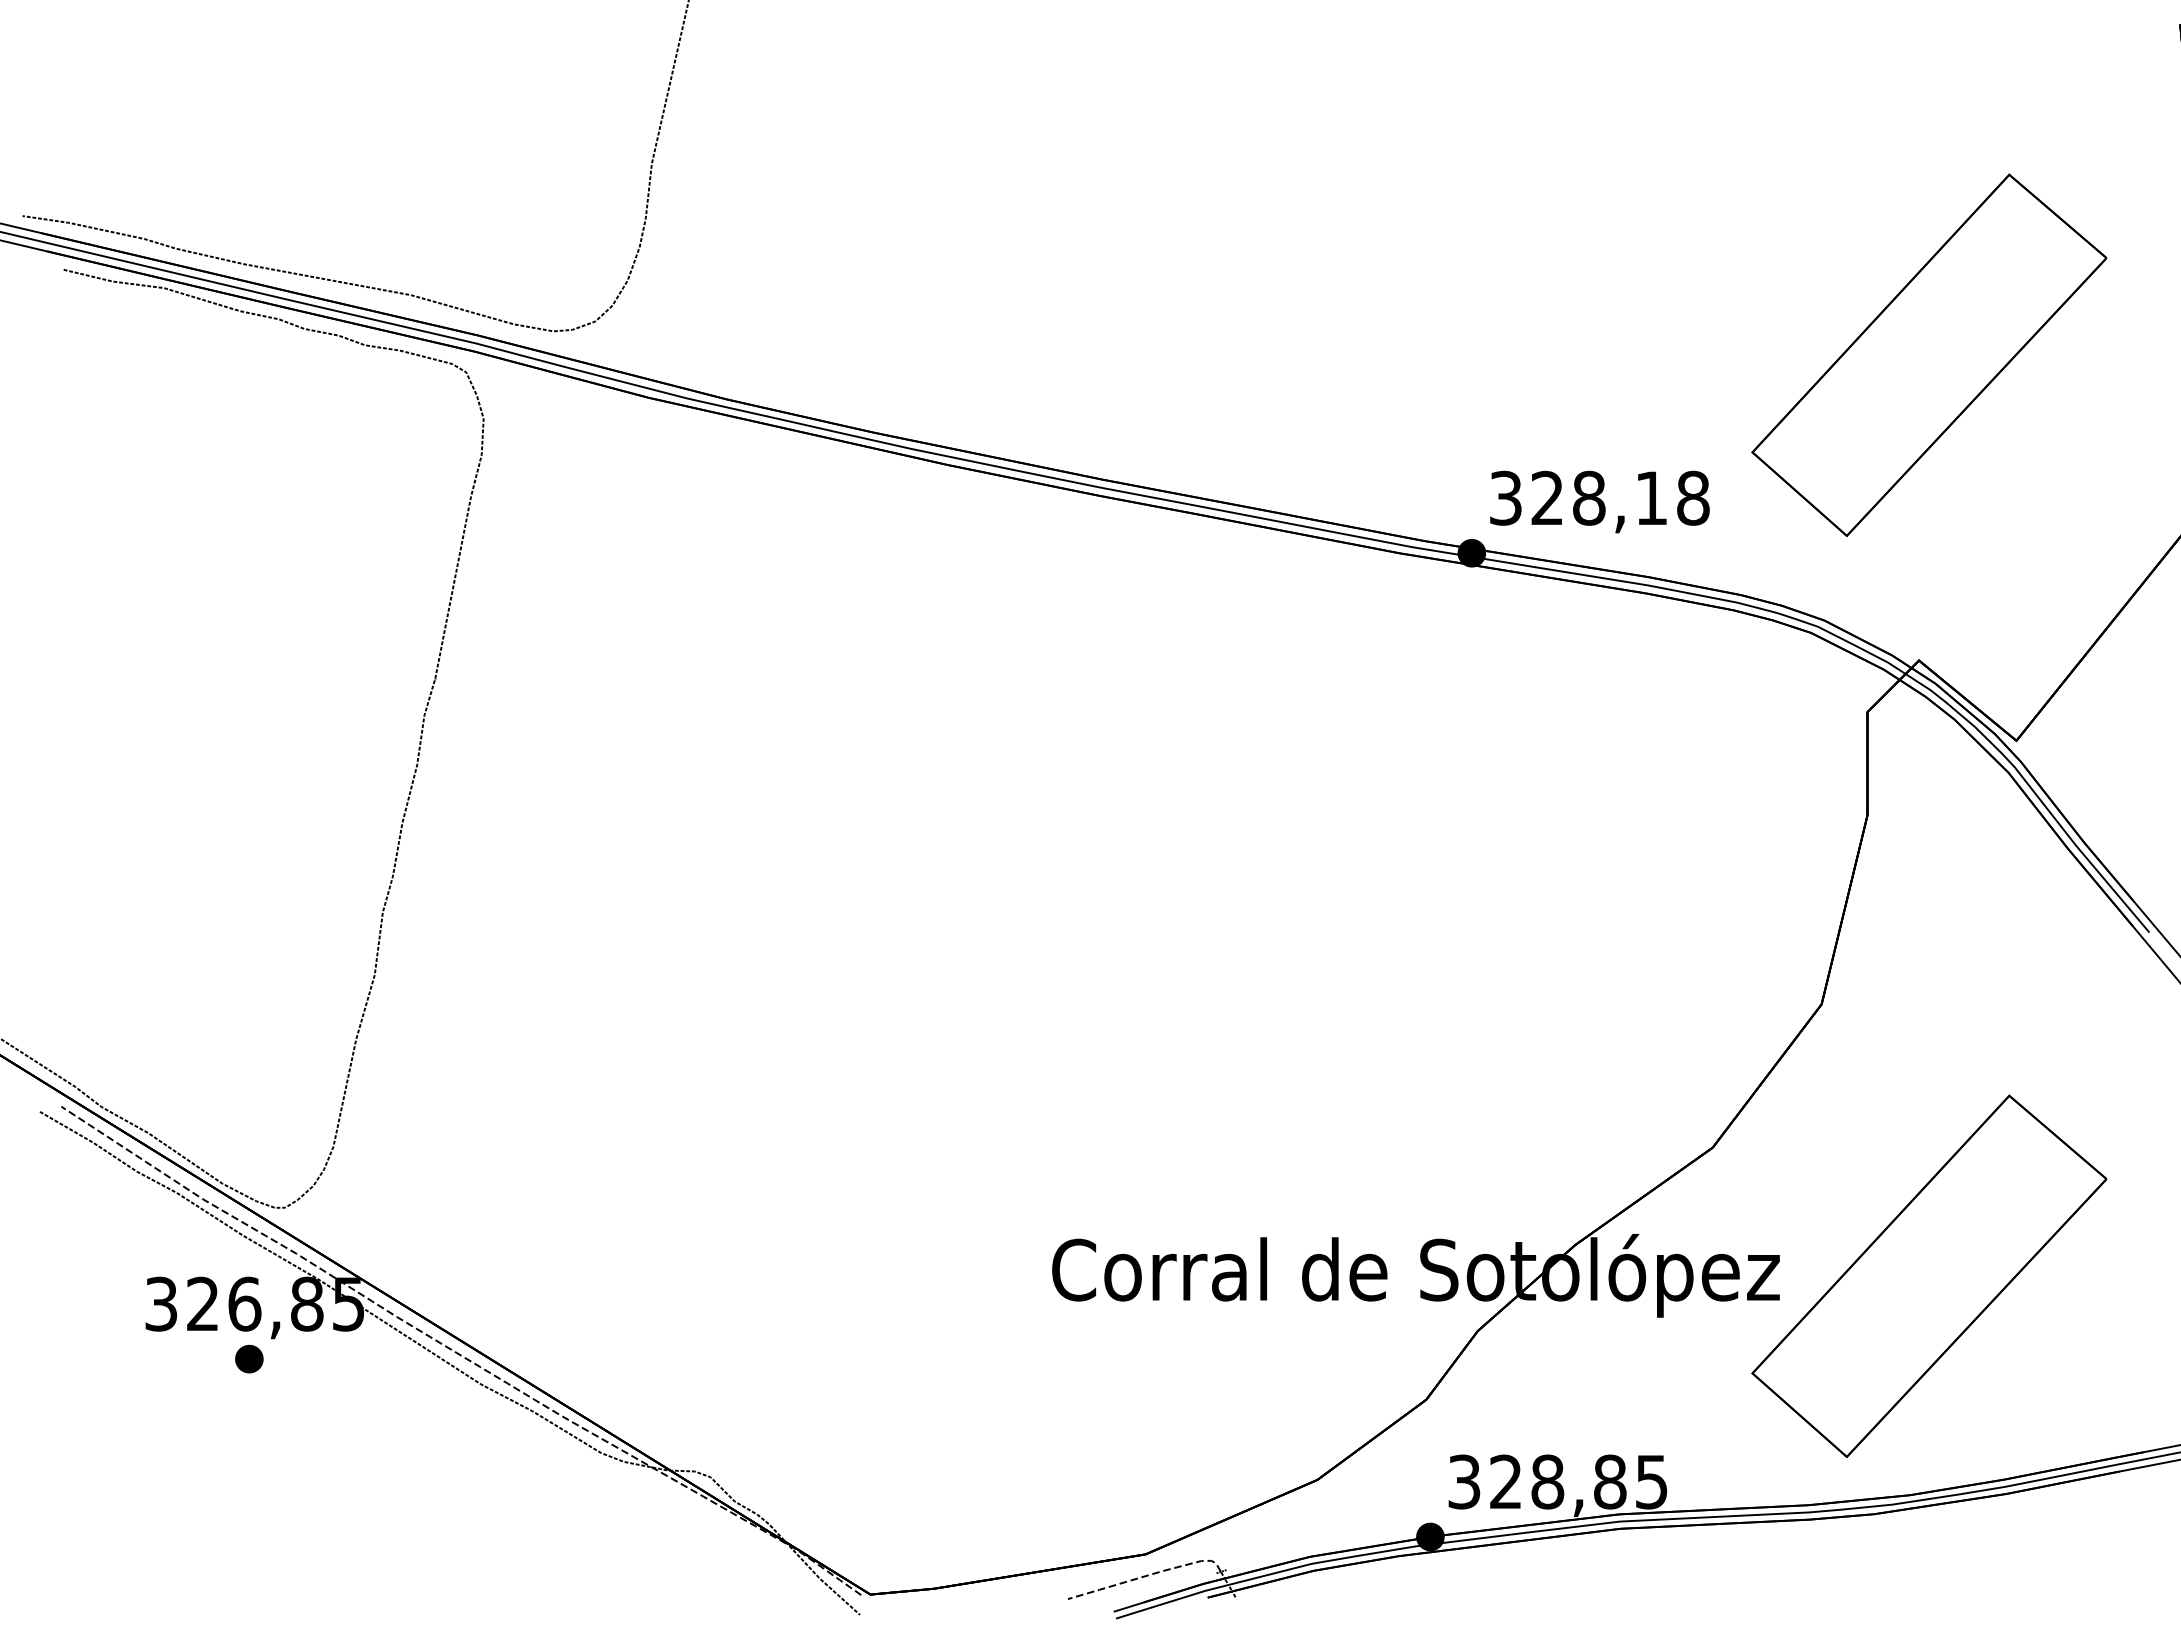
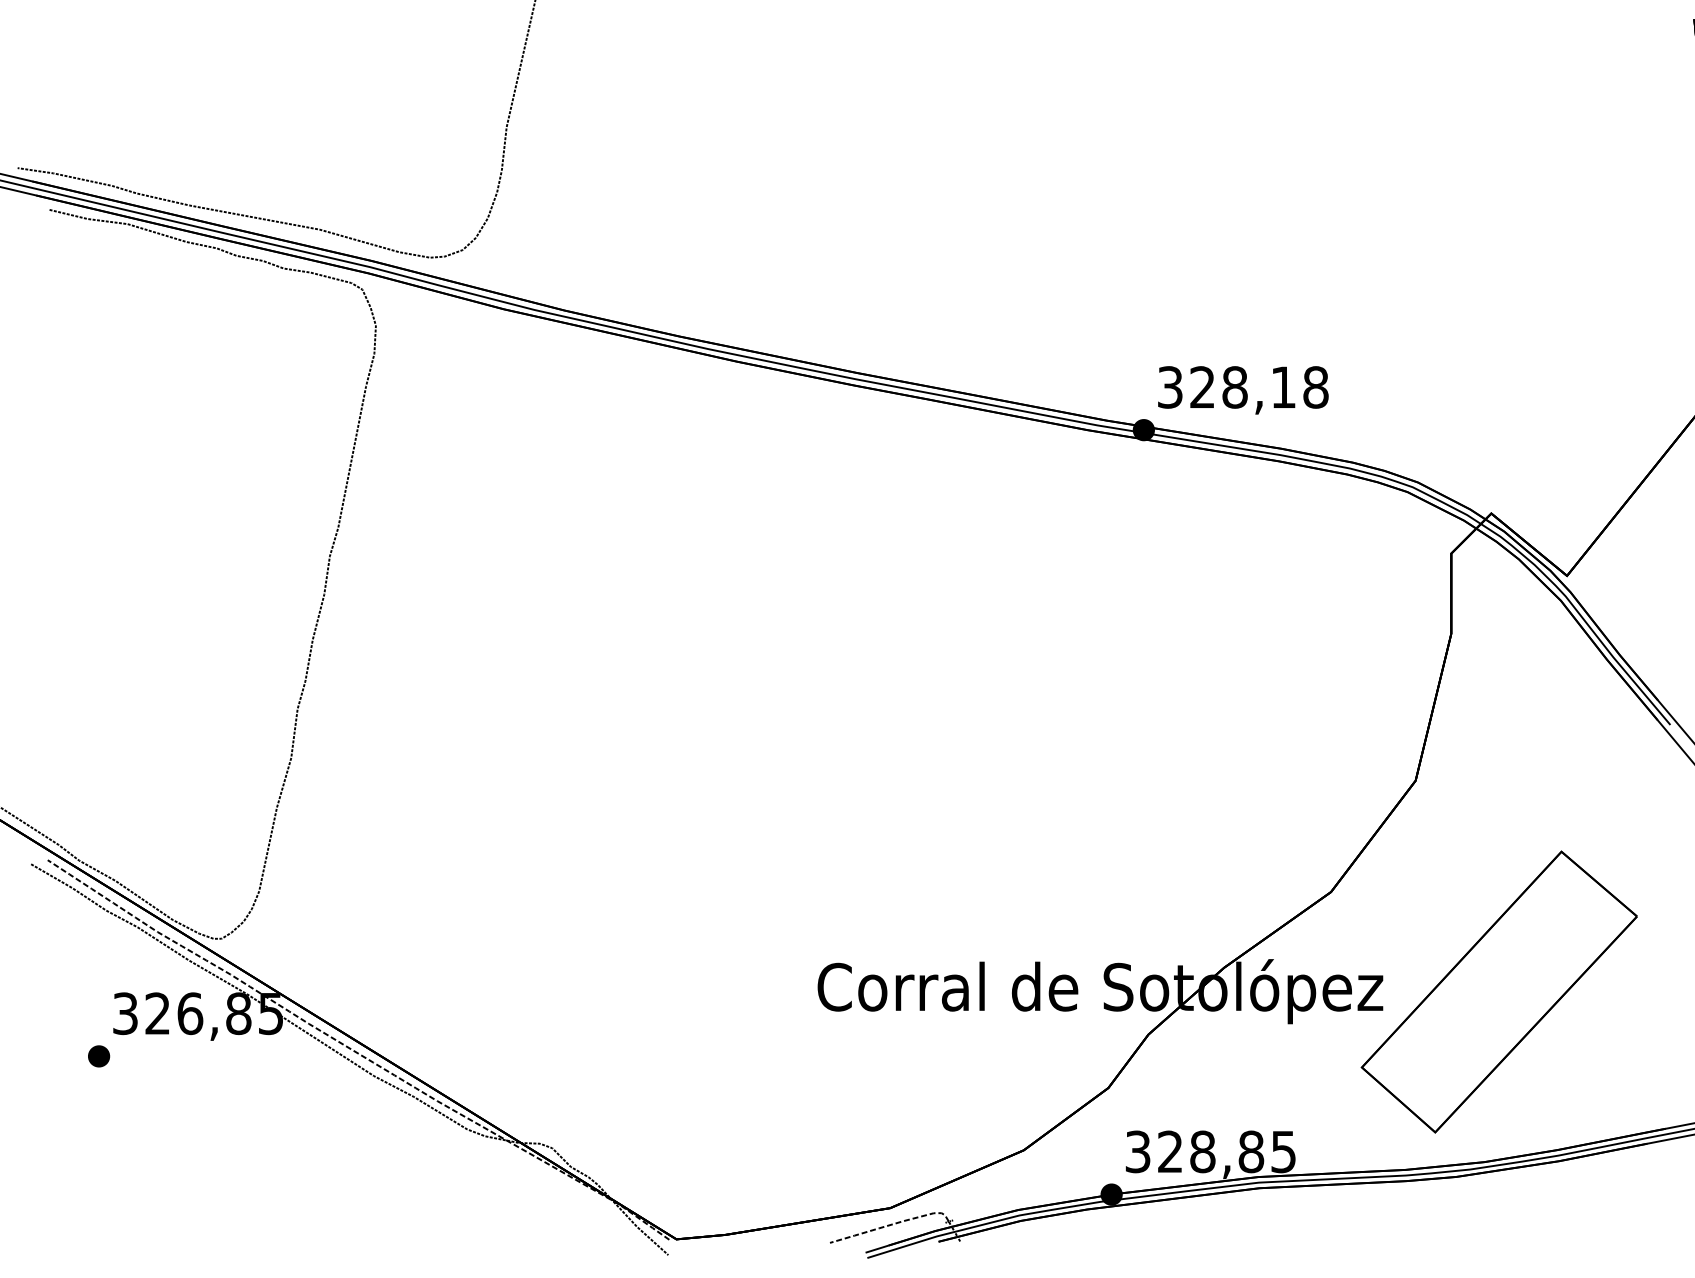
part: (1929, 354) -> (1499, 275), removed
part: (249, 1358) -> (99, 1055), moved

